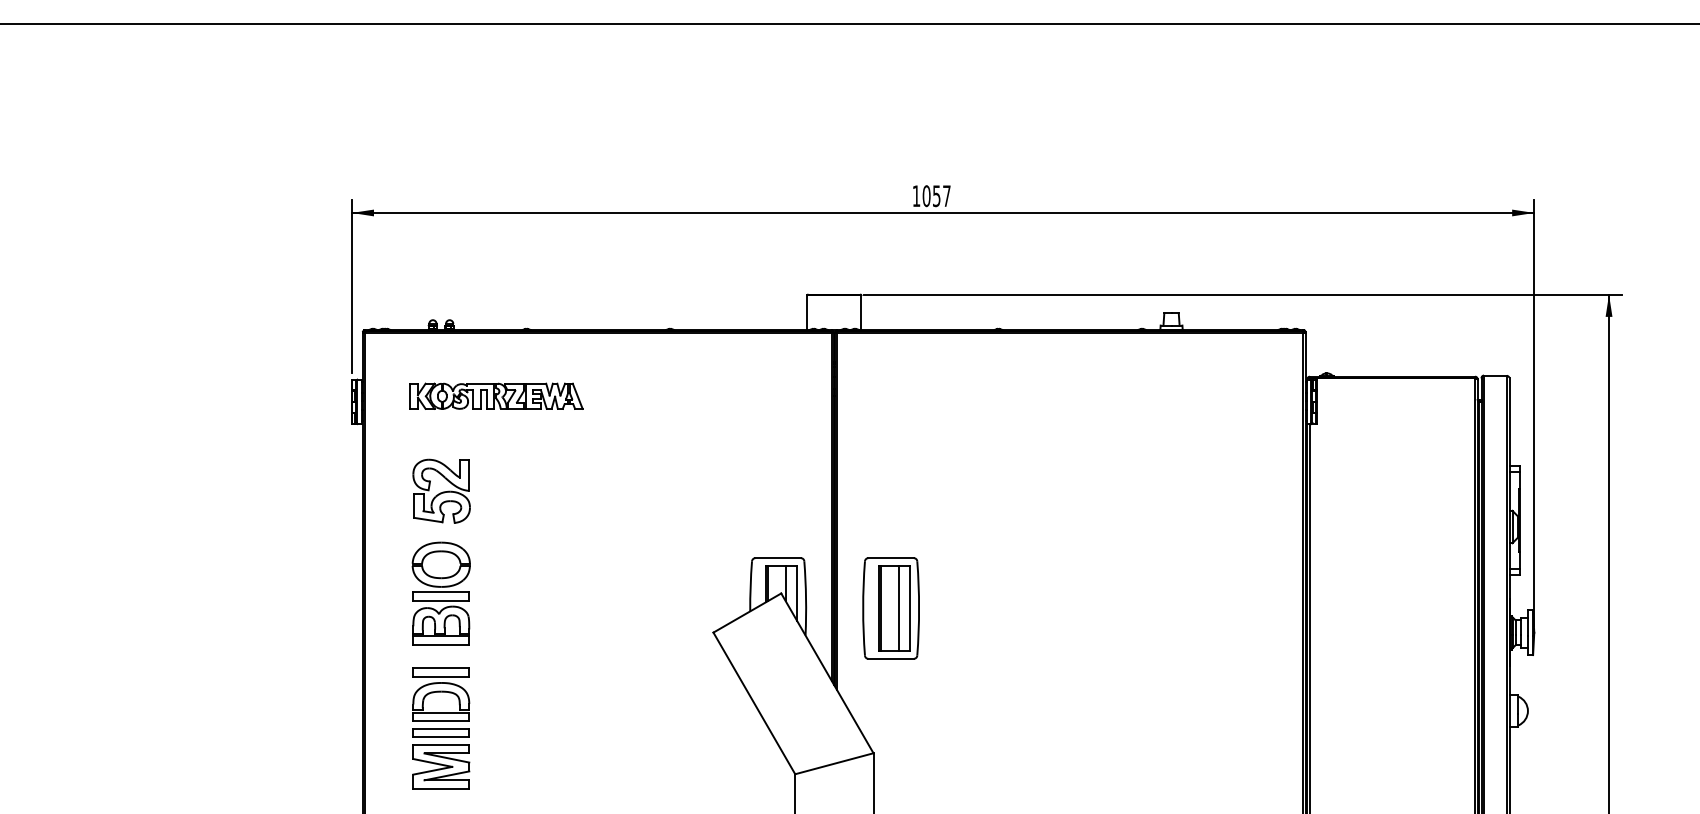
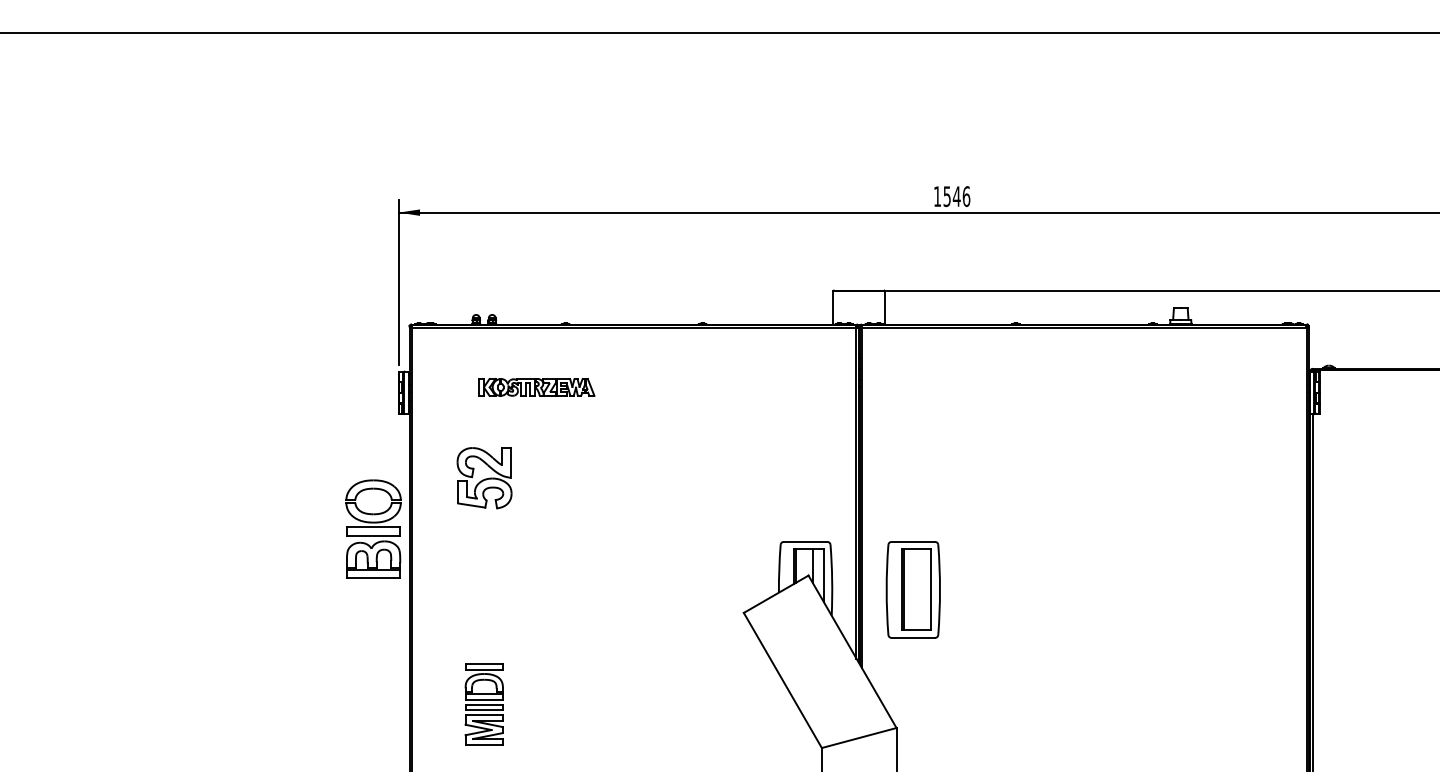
text: (936, 196) -> (956, 196), 1057 -> 1546
part: (496, 395) -> (536, 386), size x0.7
part: (440, 593) -> (372, 528), moved
line: (898, 608) -> (920, 589), removed
part: (441, 728) -> (484, 704), size x0.7

